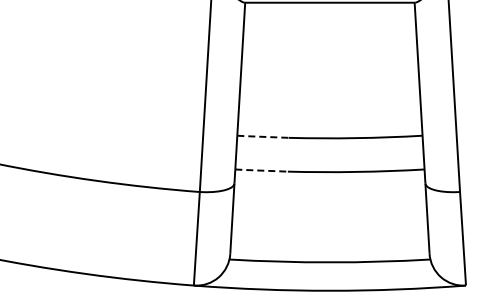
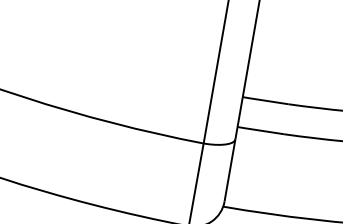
line: (262, 136) -> (265, 100), dashed -> solid
line: (261, 170) -> (260, 130), dashed -> solid

